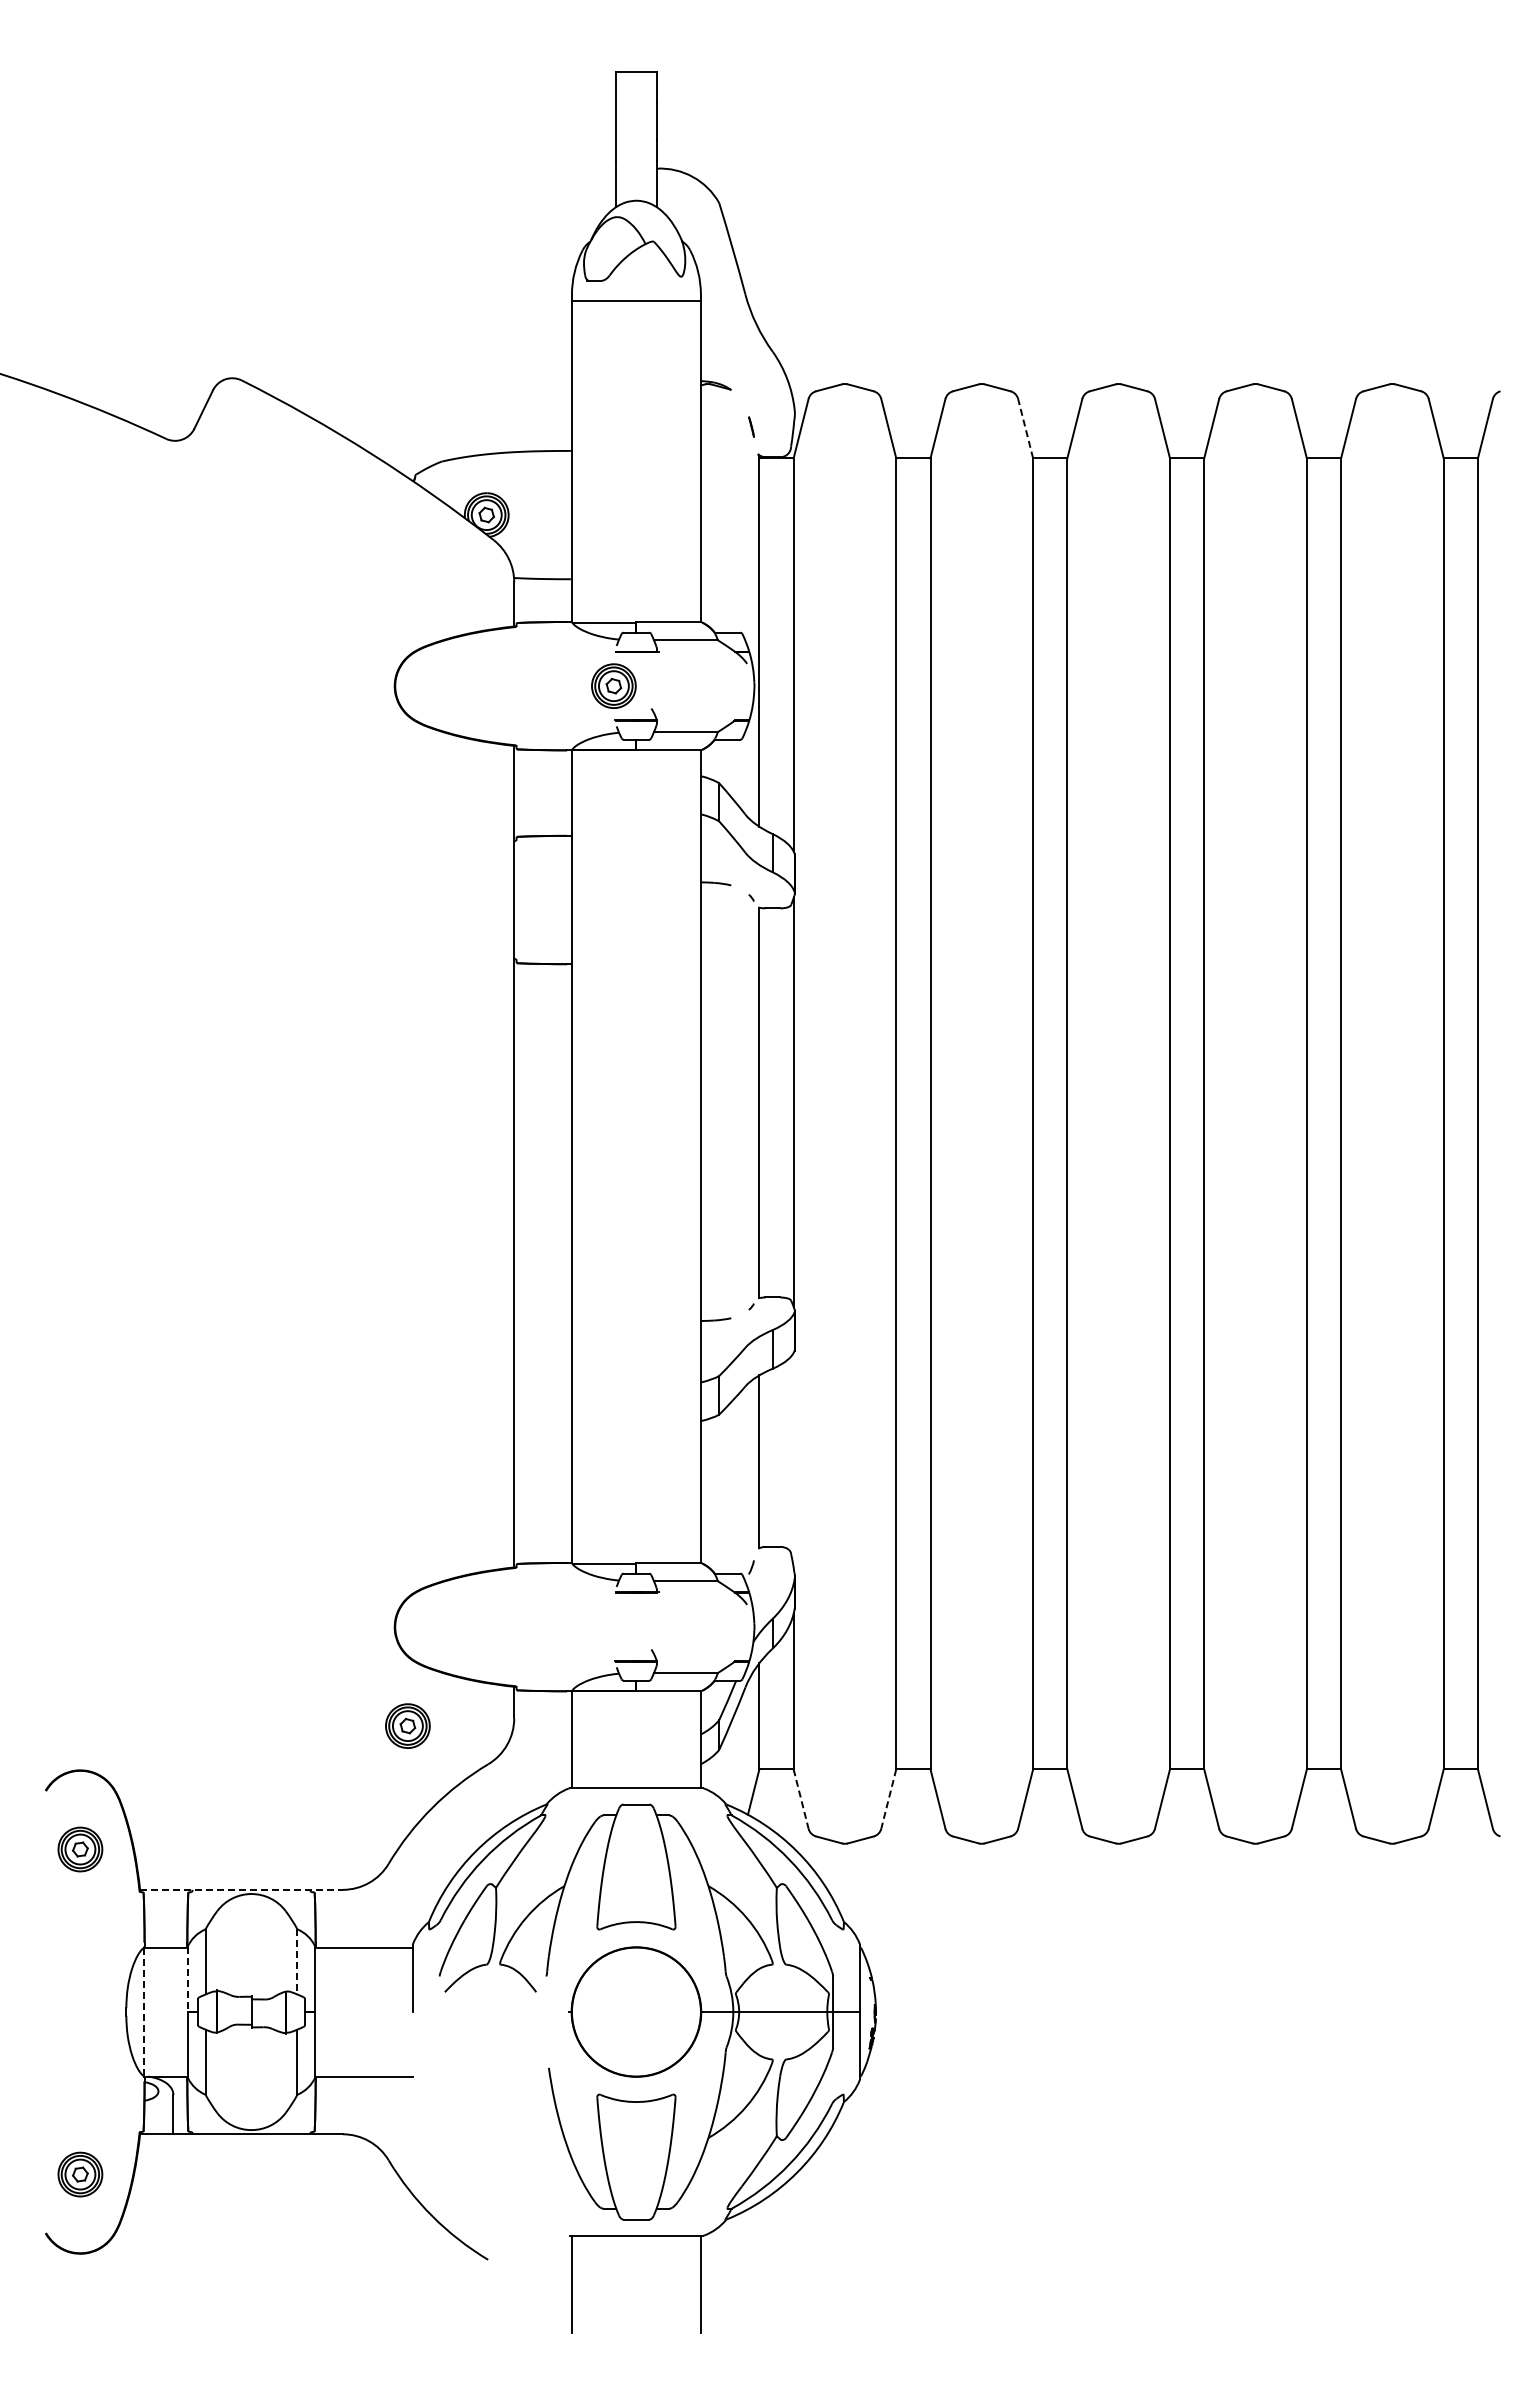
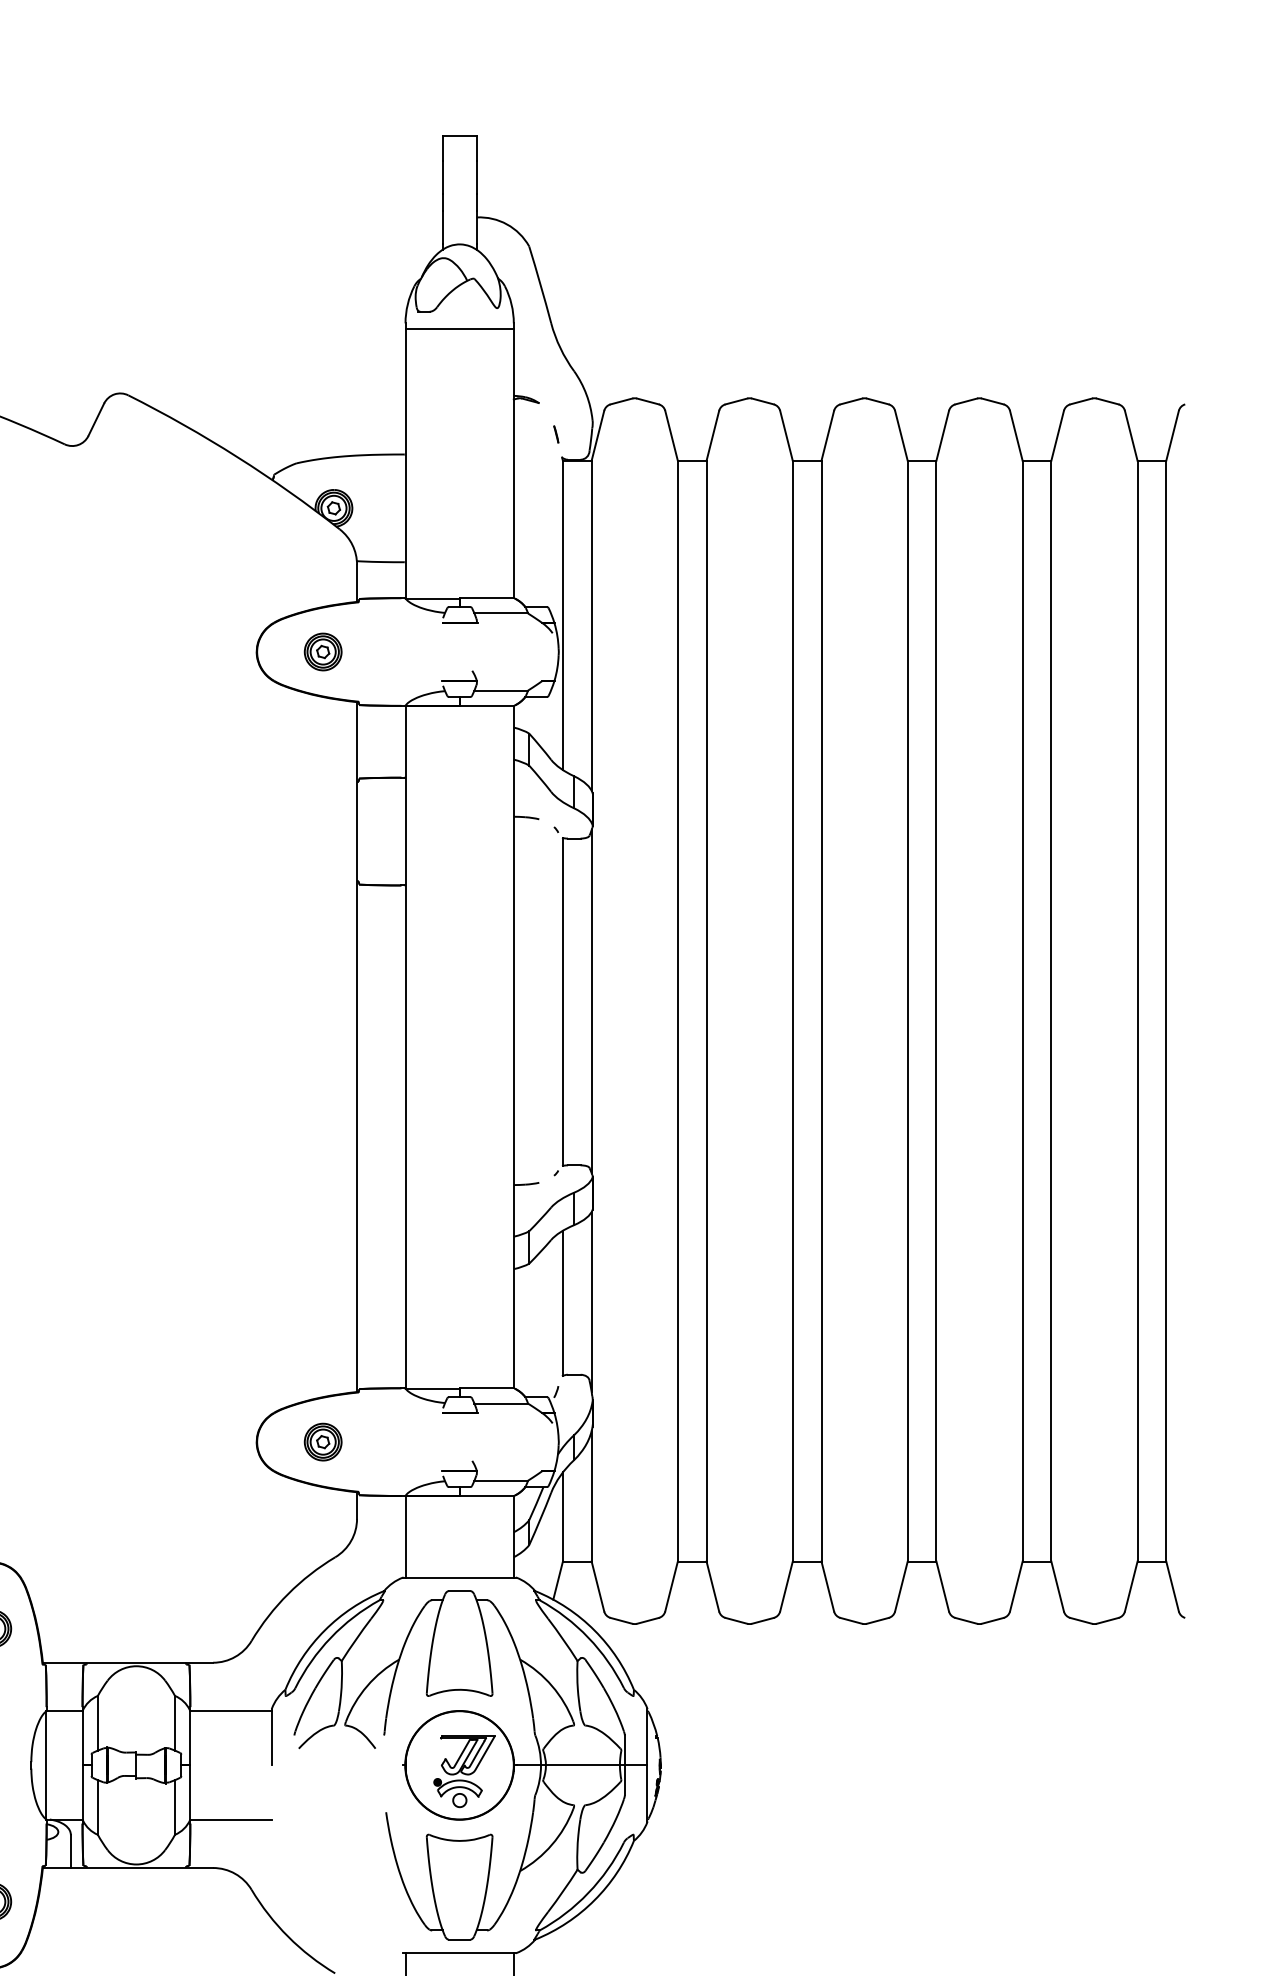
line: (1025, 428) -> (786, 435), dashed -> solid
part: (613, 685) -> (322, 651), moved
line: (793, 1460) -> (591, 1302), added
part: (407, 1725) -> (322, 1441), moved
line: (801, 1799) -> (598, 1586), dashed -> solid
line: (888, 1799) -> (671, 1586), dashed -> solid
line: (241, 1889) -> (128, 1662), dashed -> solid
line: (297, 1961) -> (175, 1722), dashed -> solid
line: (187, 1979) -> (82, 1738), dashed -> solid
line: (143, 2012) -> (45, 1765), dashed -> solid
part: (641, 2019) -> (463, 1771), added

